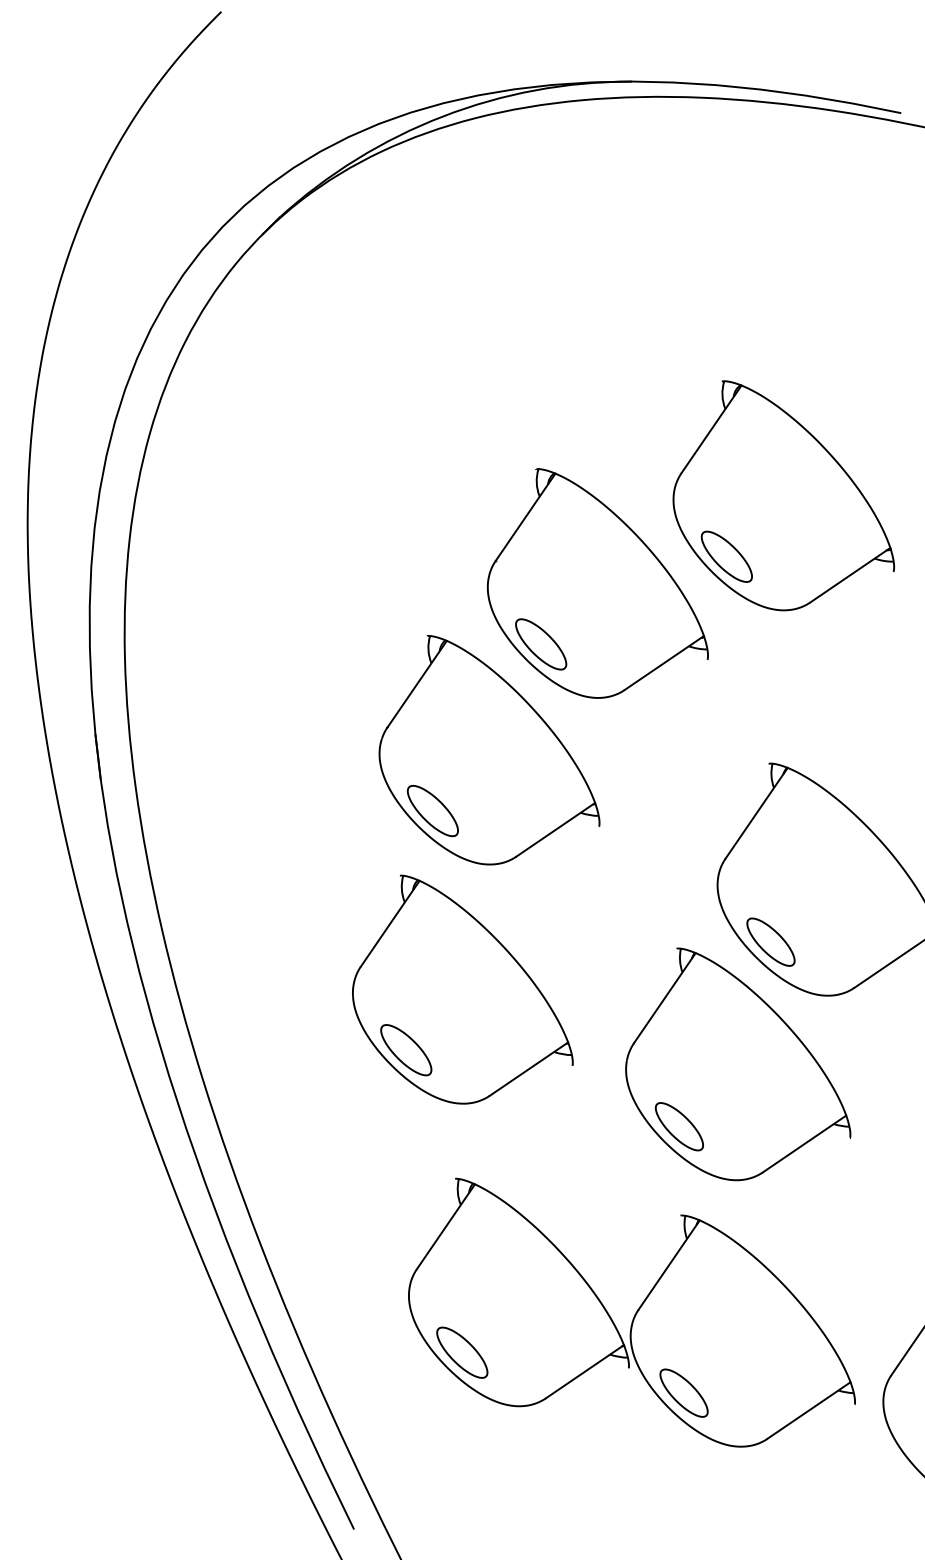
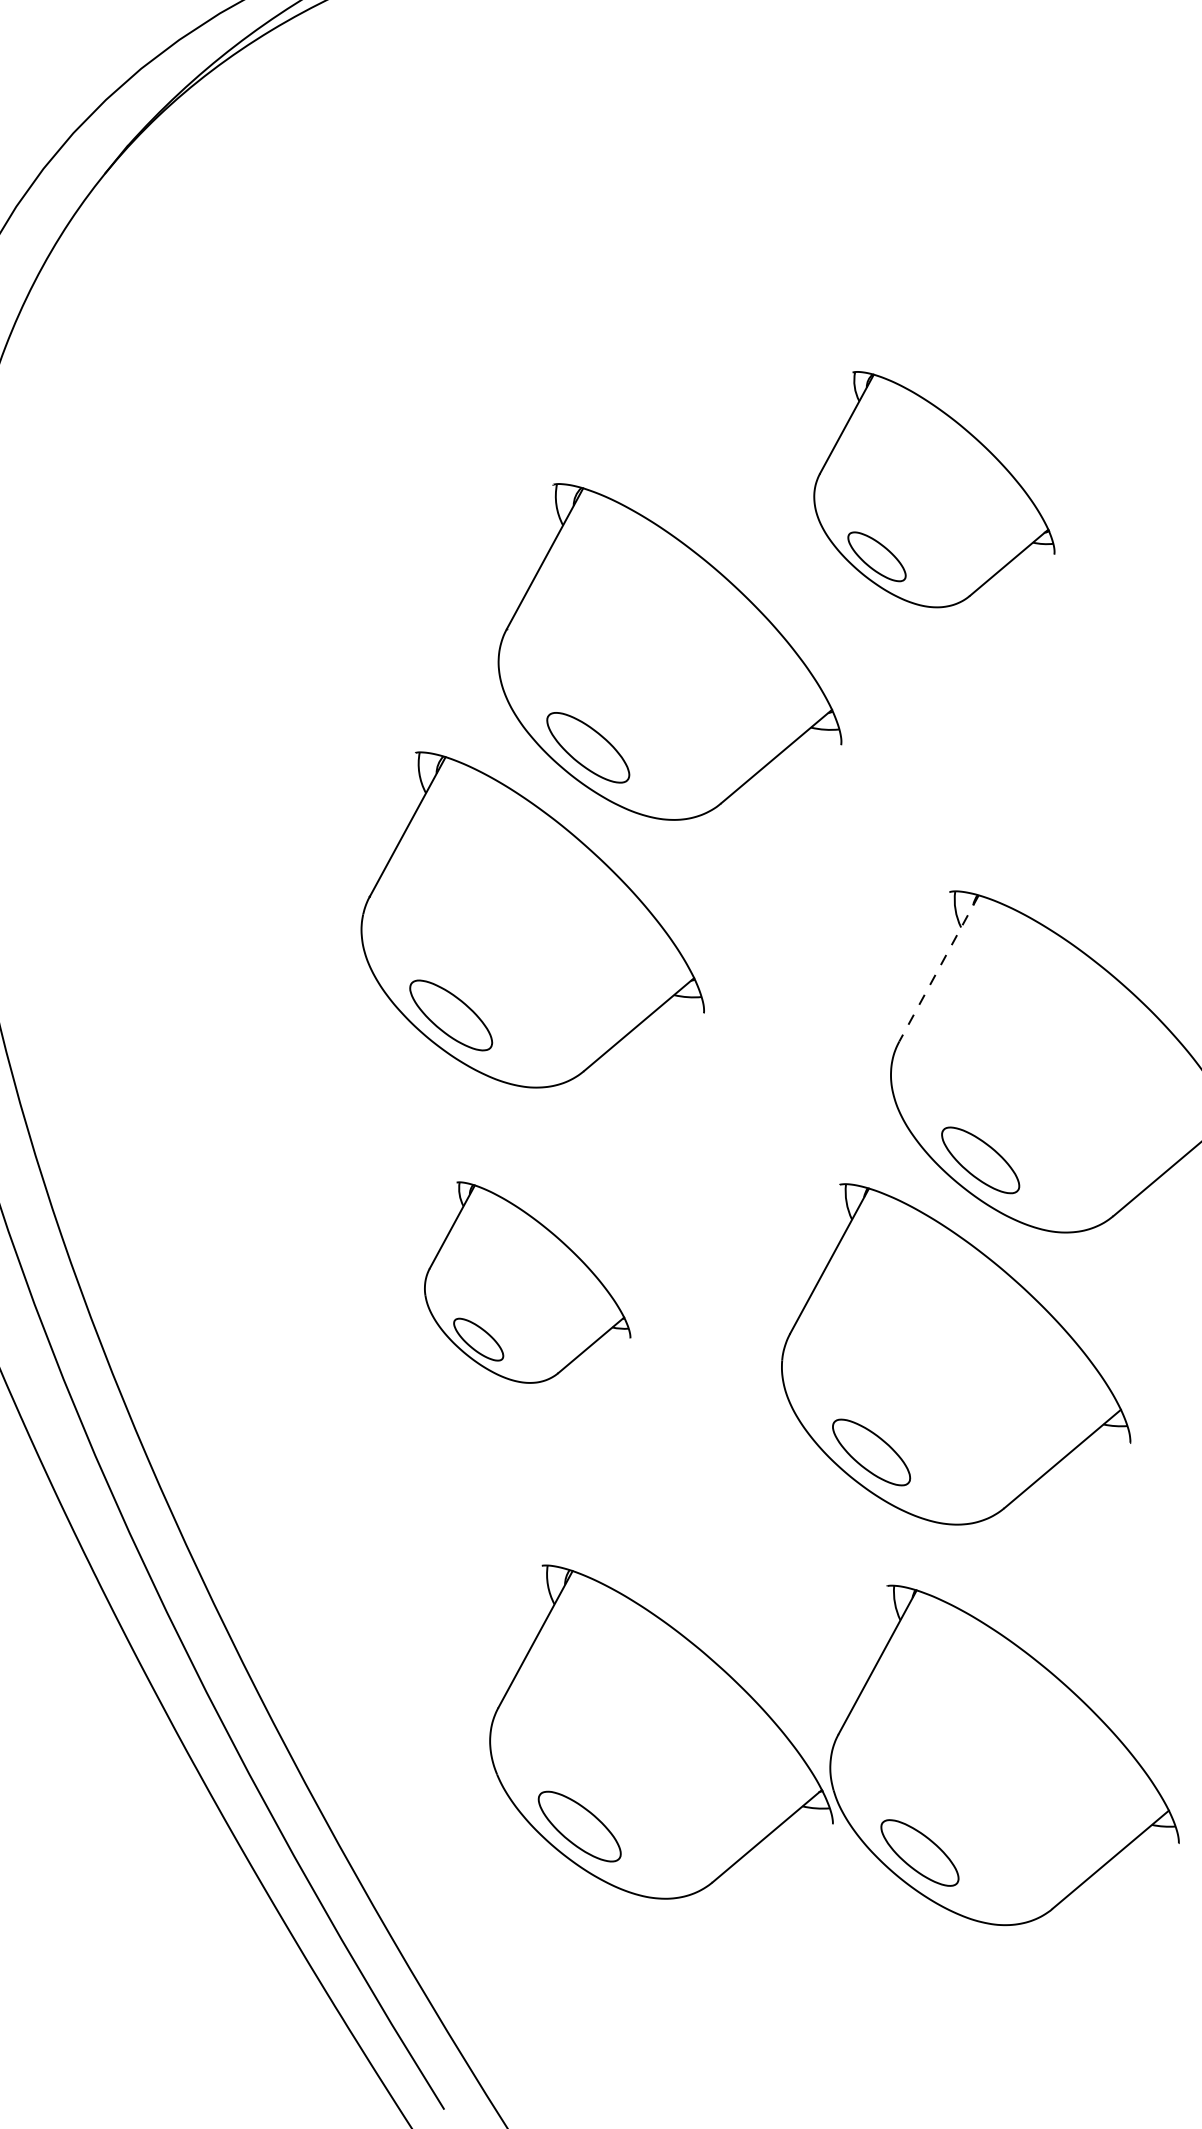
part: (783, 495) -> (929, 485), size x0.7
line: (756, 813) -> (938, 968), solid -> dashed
part: (462, 989) -> (523, 1279), size x0.6

